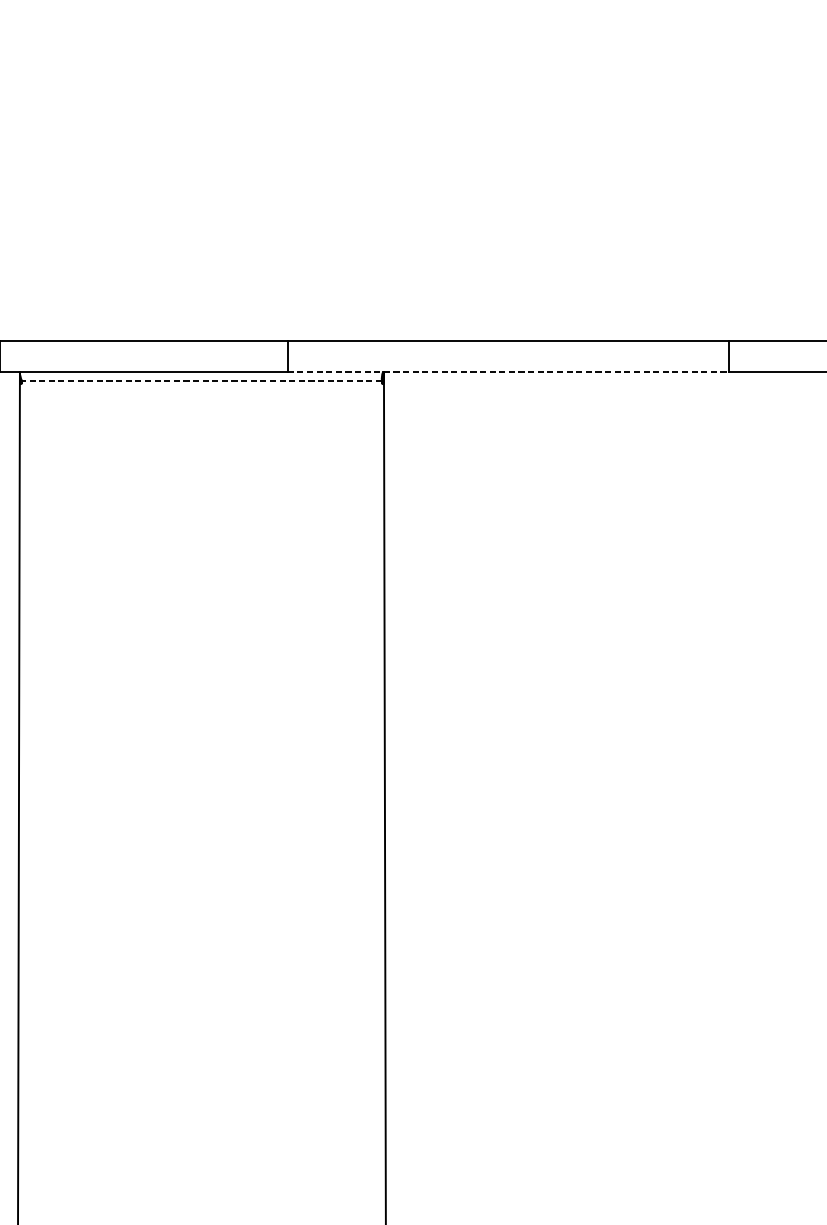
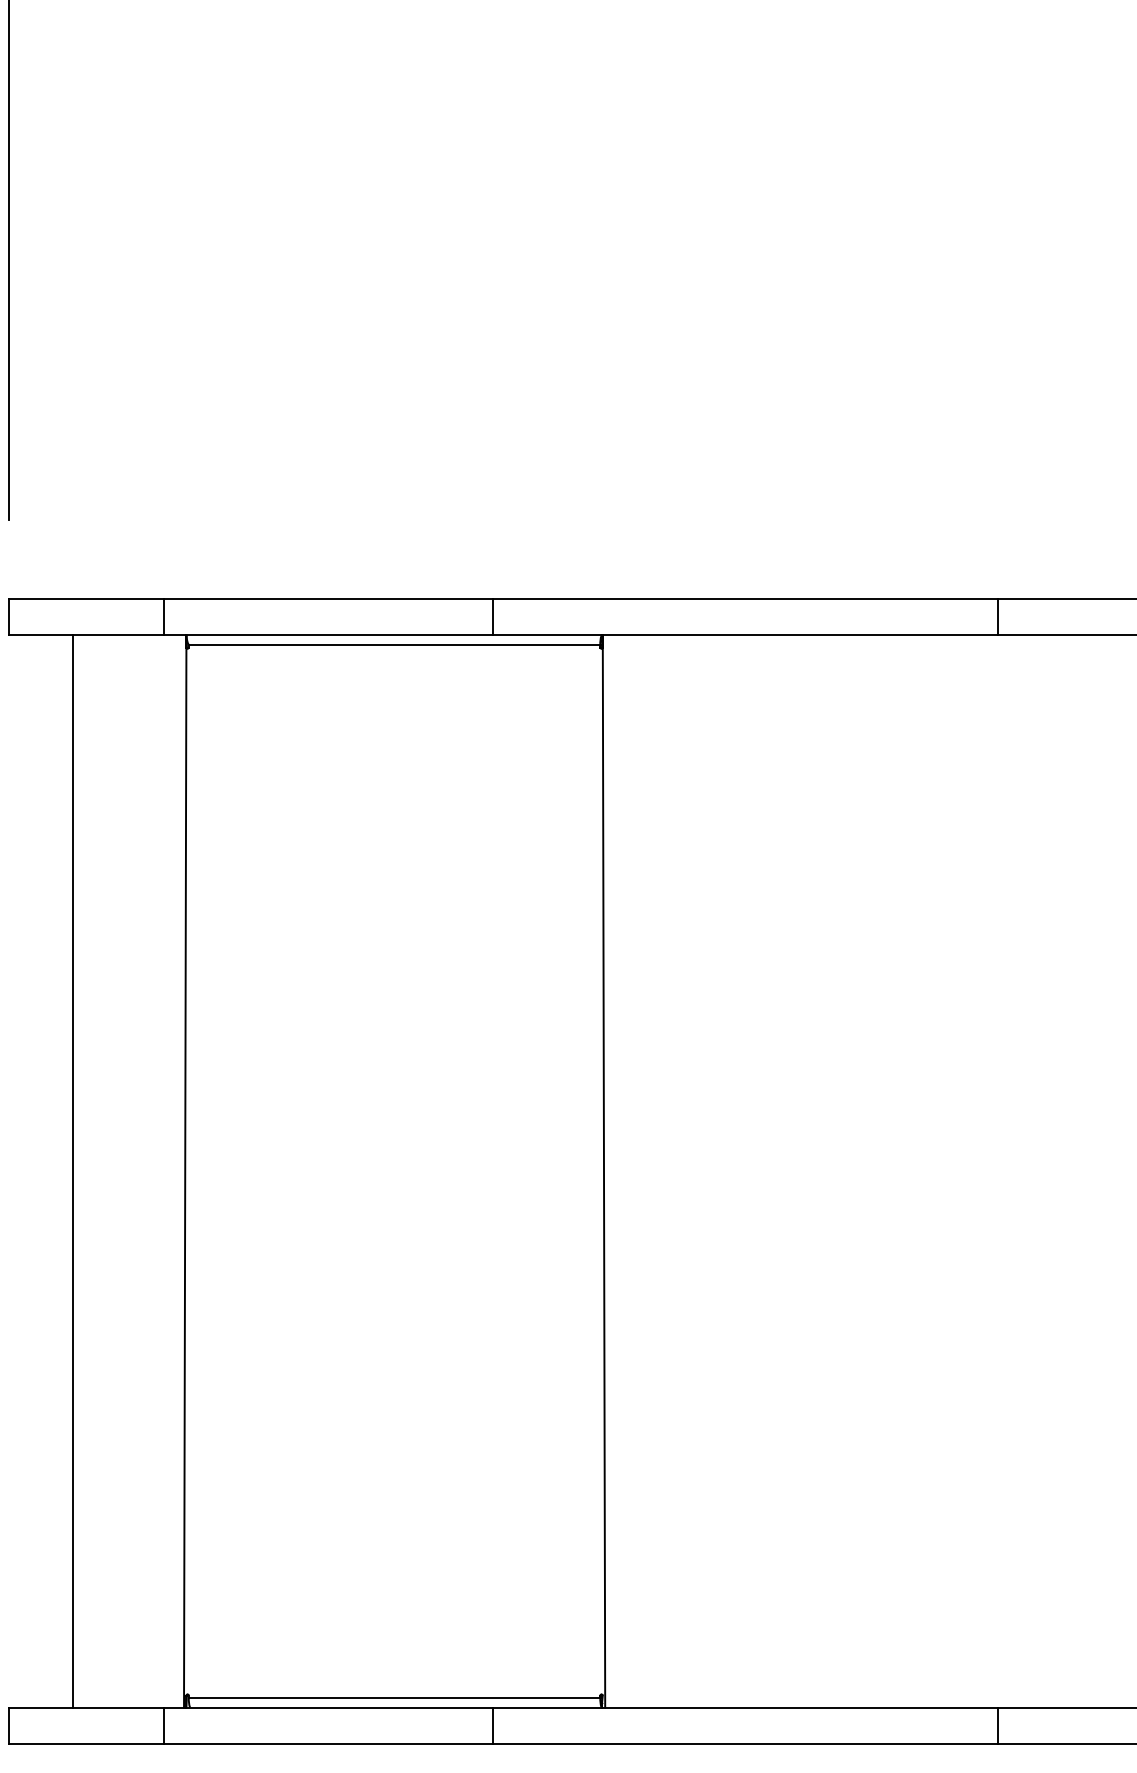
line: (508, 372) -> (745, 635), dashed -> solid
line: (201, 381) -> (394, 645), dashed -> solid

